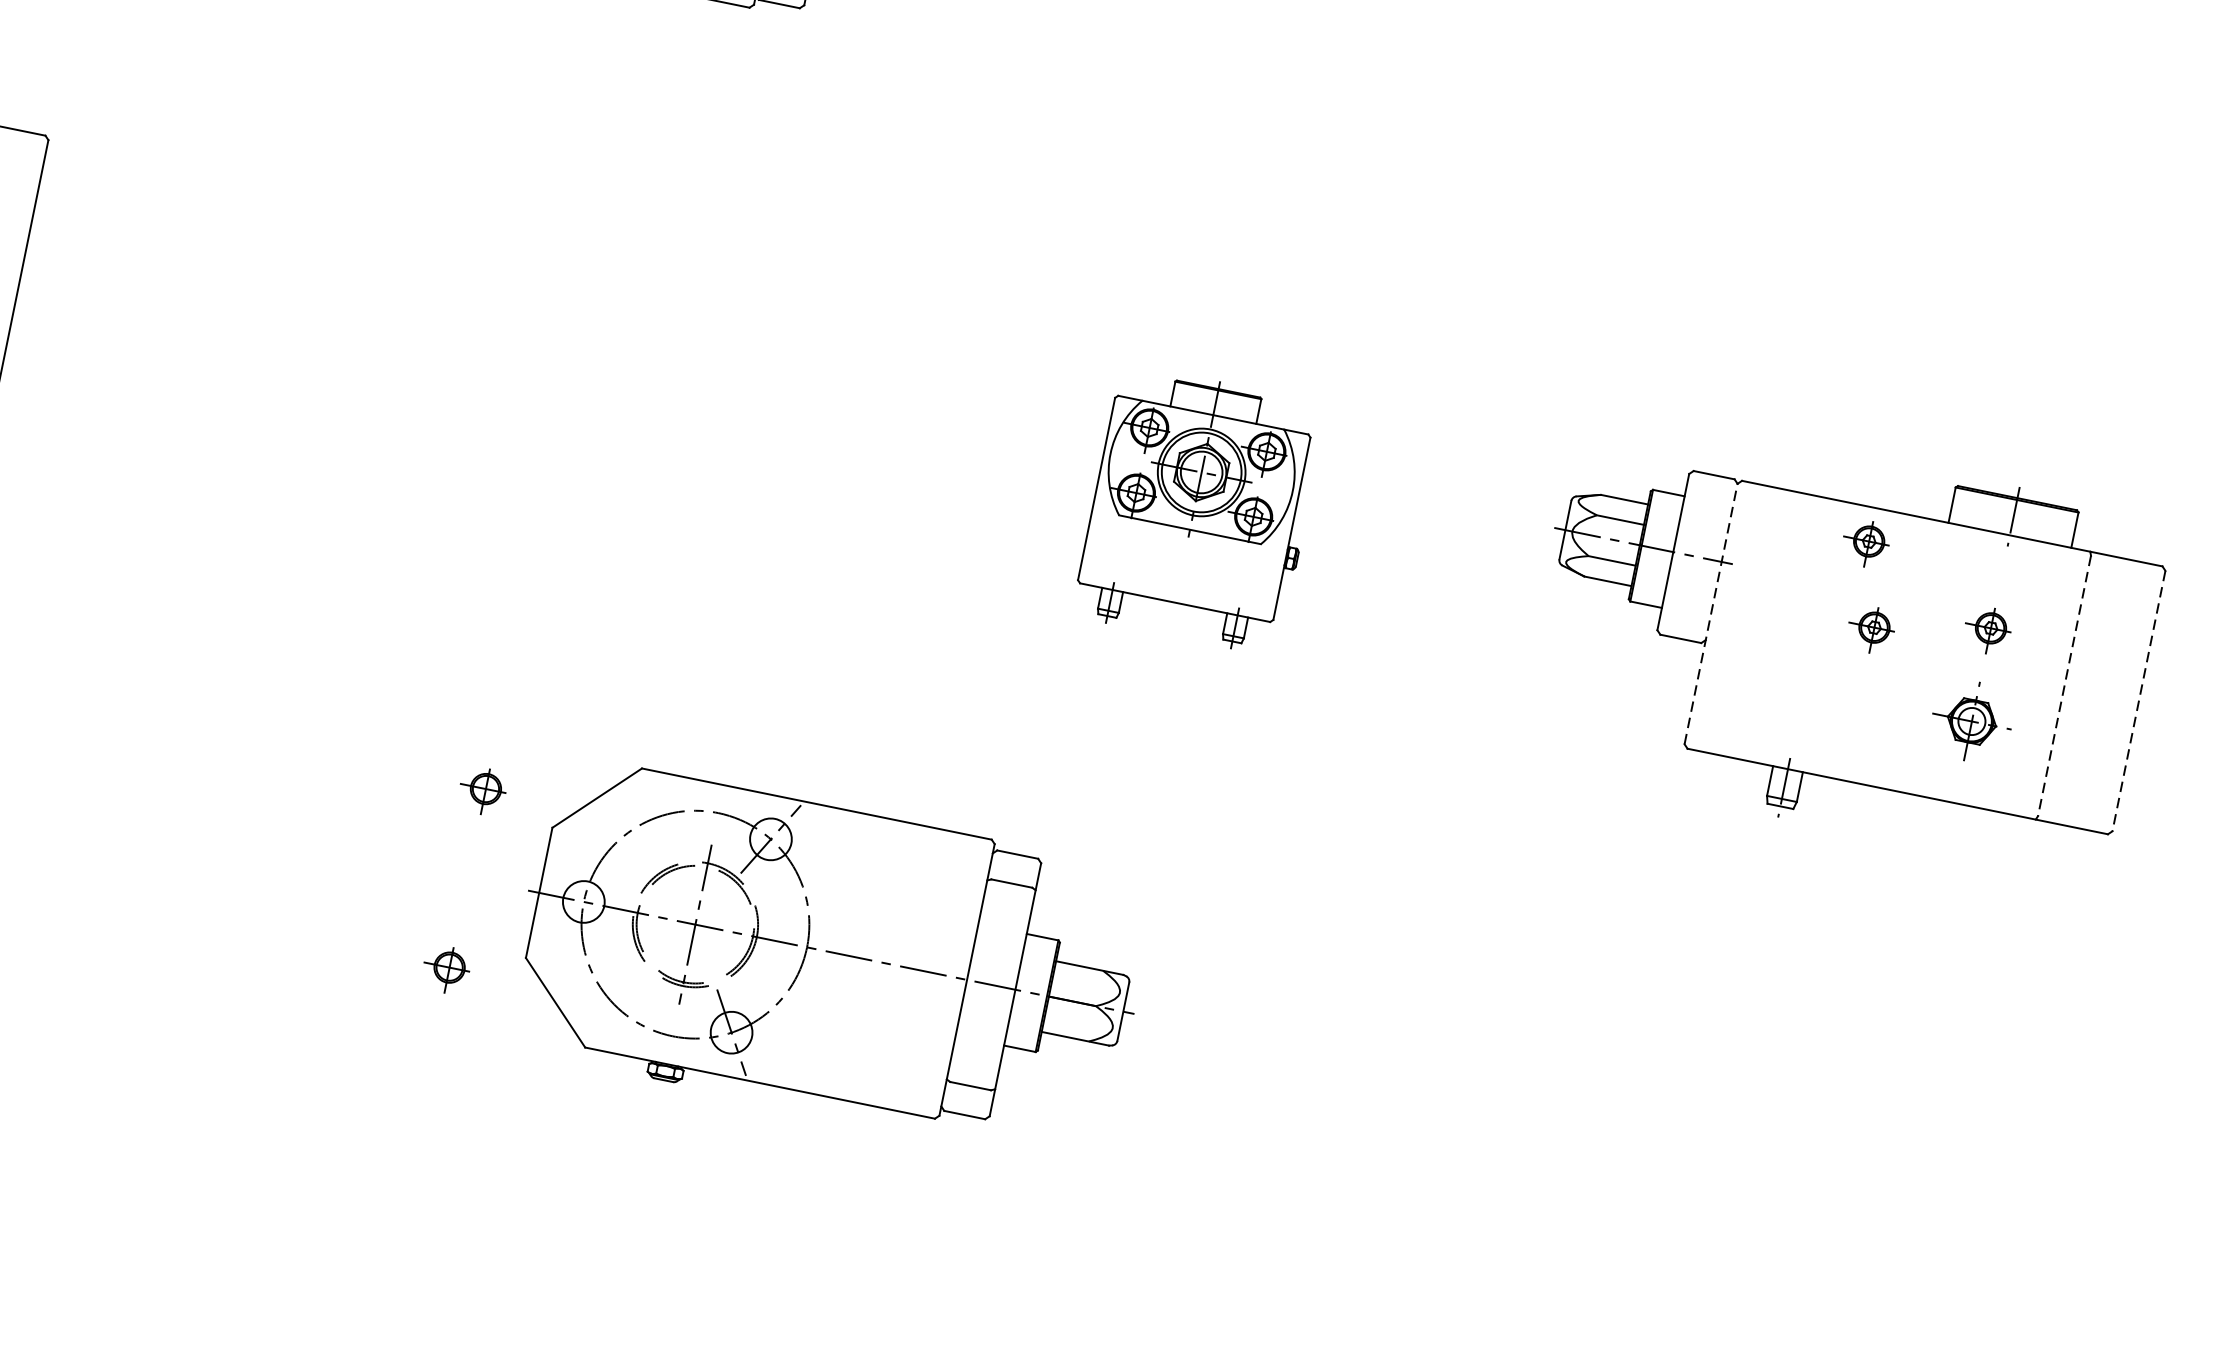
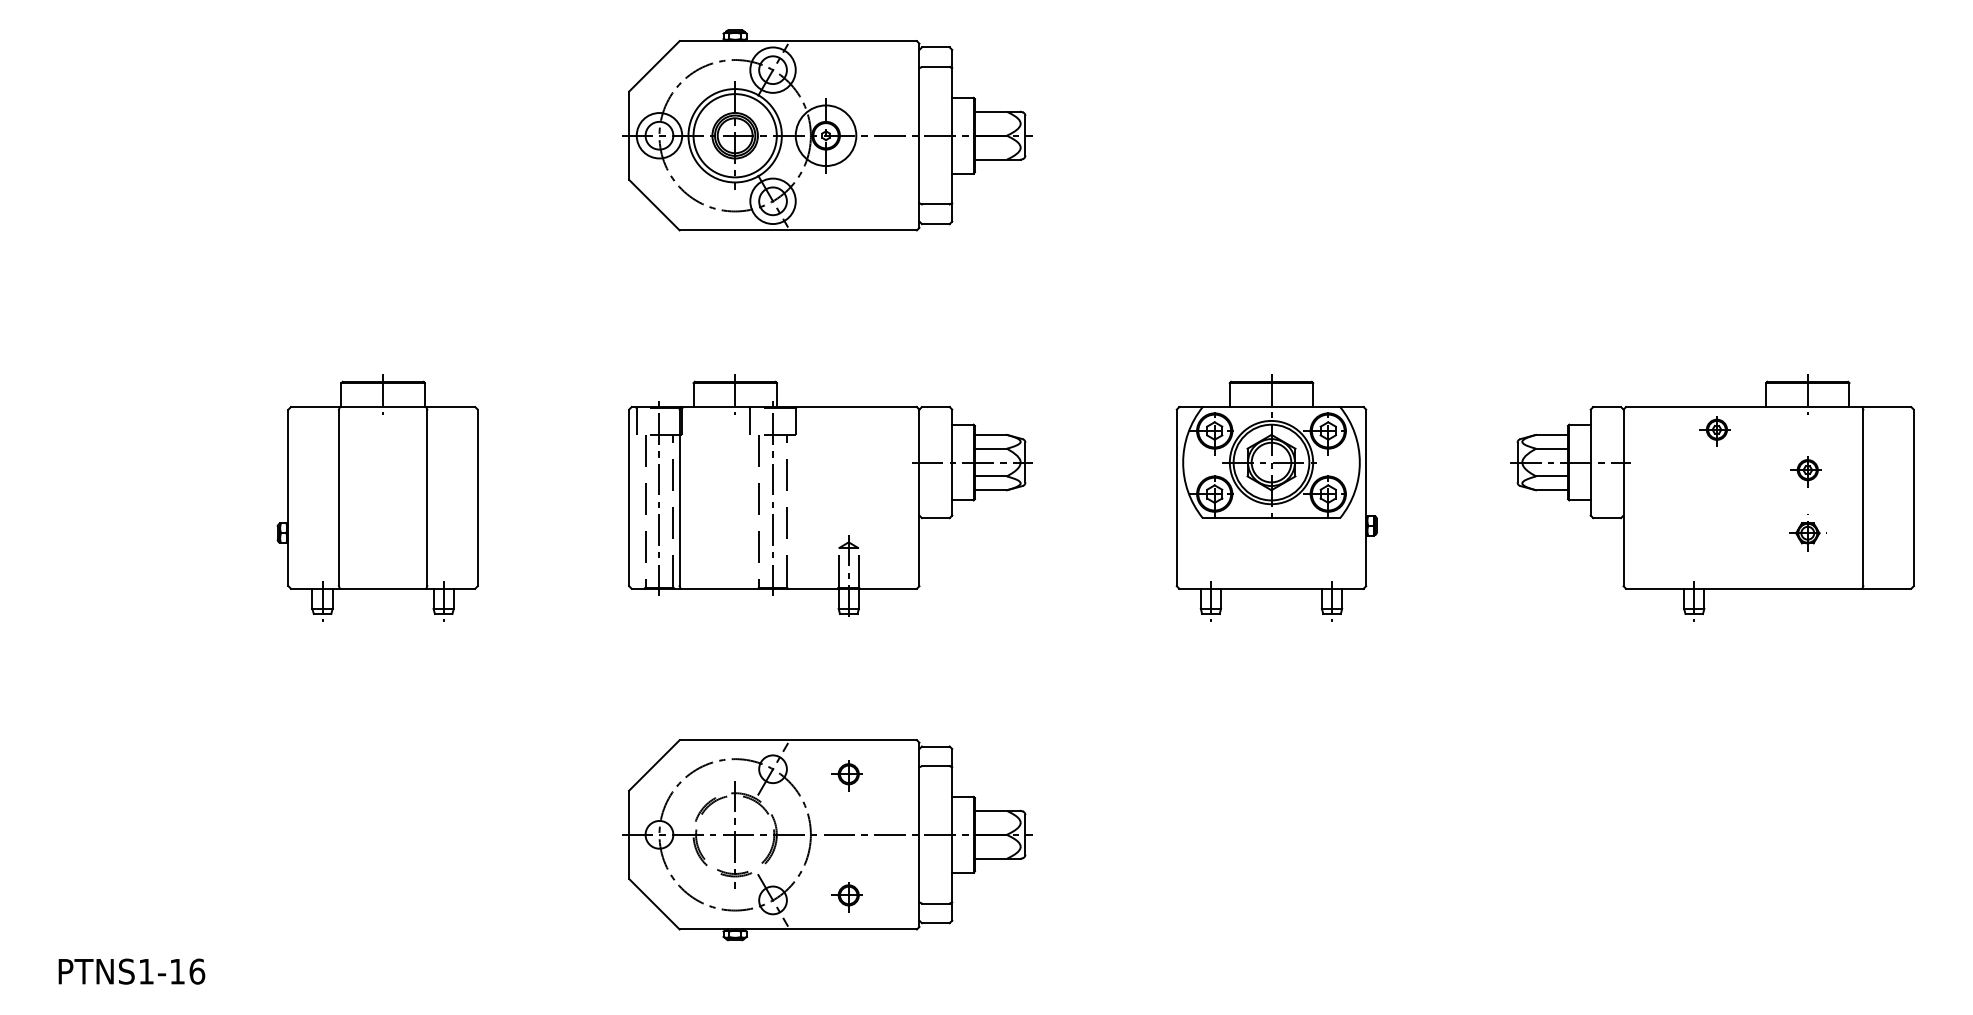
part: (542, 372) -> (830, 495), added
part: (1199, 509) -> (1276, 497), size x1.43
line: (1711, 613) -> (1623, 497), dashed -> solid
part: (1870, 628) -> (1729, 486), removed
line: (2064, 686) -> (1863, 498), dashed -> solid
line: (2138, 701) -> (1913, 498), dashed -> solid
part: (1971, 720) -> (1807, 532), size x0.71
part: (829, 960) -> (827, 840), moved

